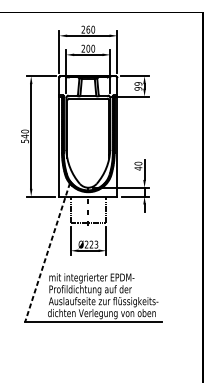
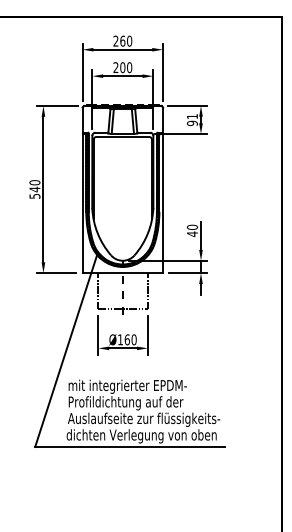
text: (138, 83) -> (192, 116), 99 -> 91
text: (91, 244) -> (127, 339), Ø223 -> Ø160
line: (47, 253) -> (66, 351), dashed -> solid

